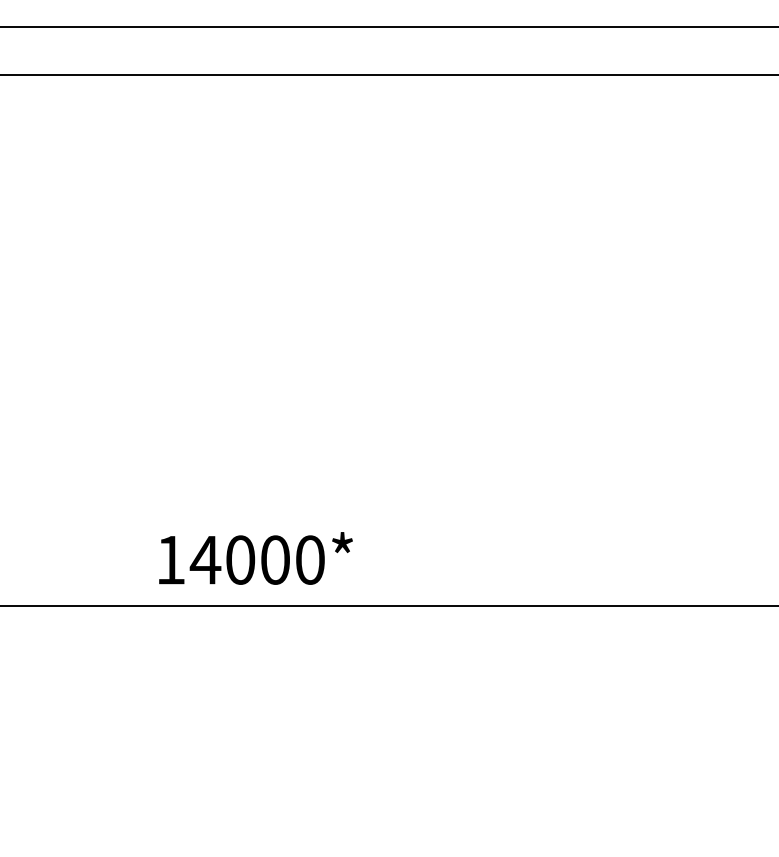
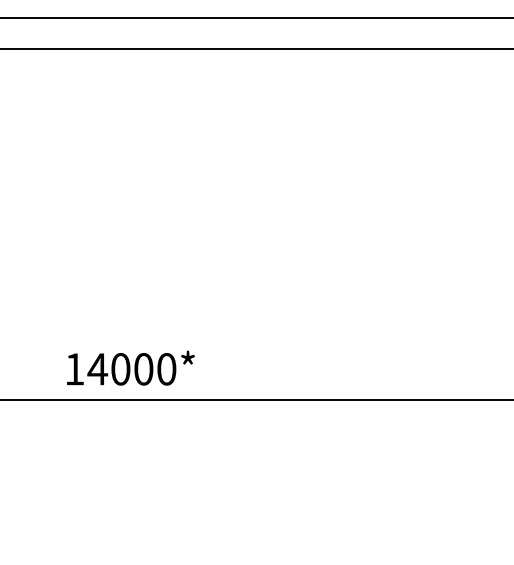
text: (255, 557) -> (130, 367), moved

